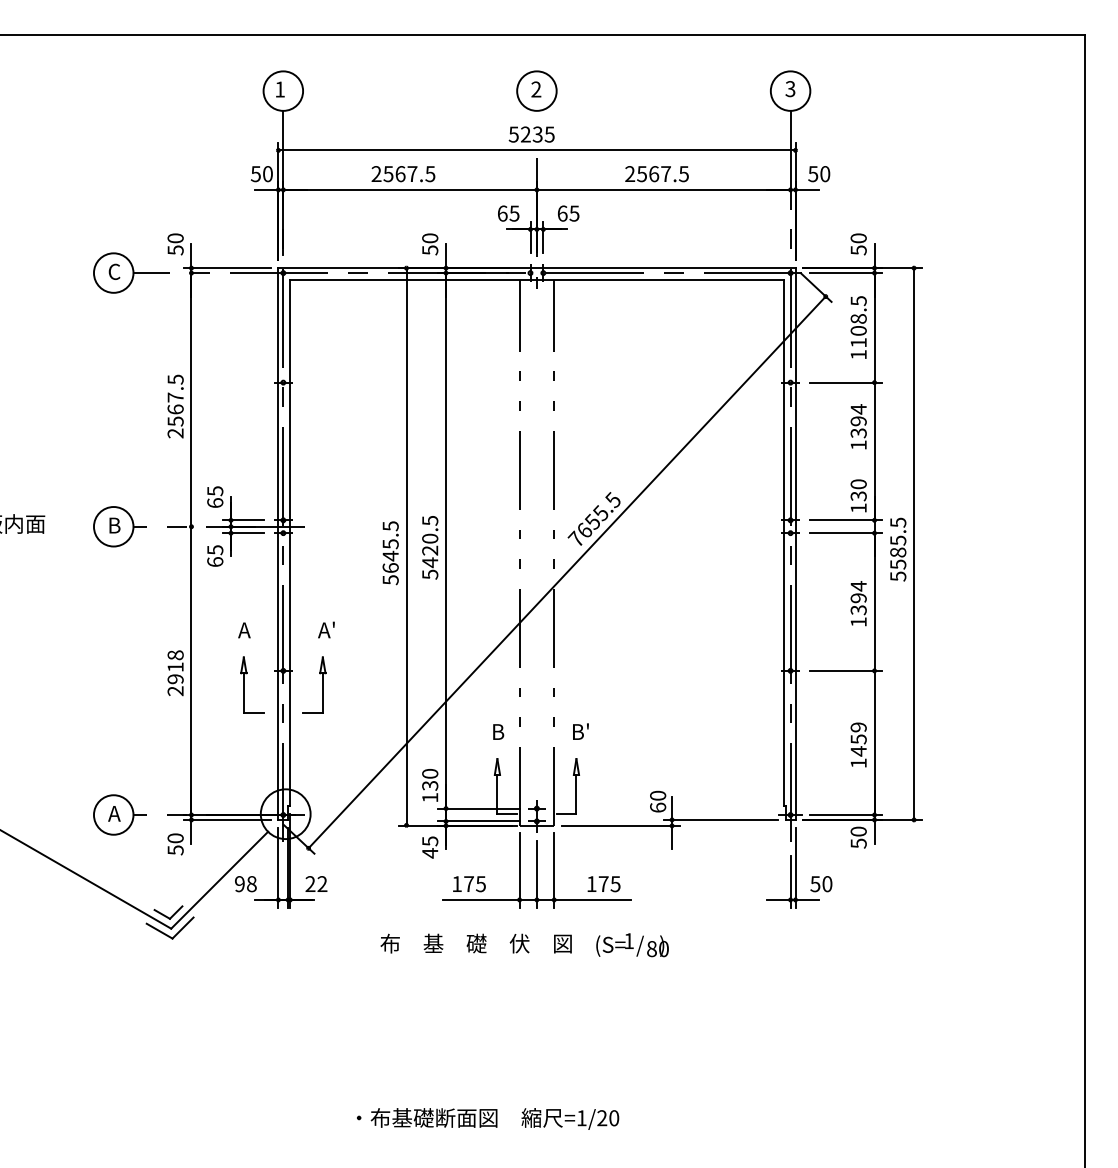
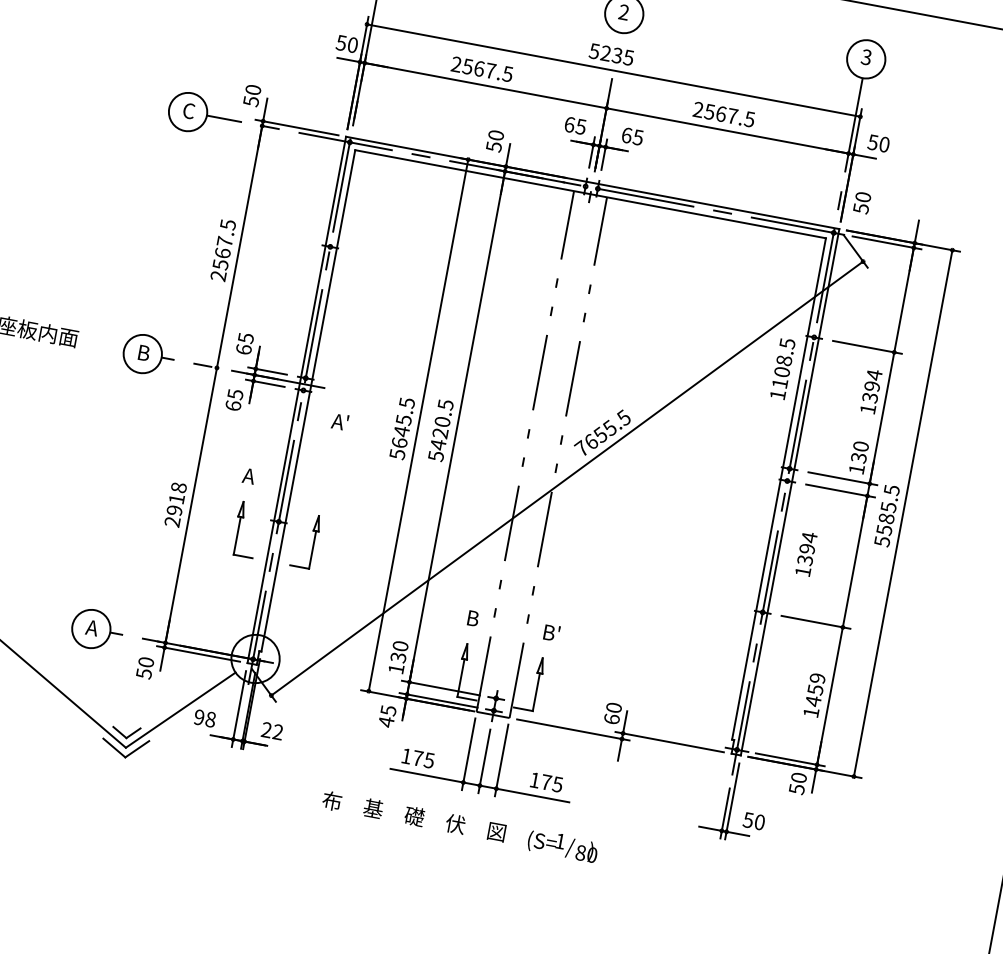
text: (858, 244) -> (861, 203), moved
text: (858, 327) -> (782, 368), moved
text: (858, 603) -> (806, 553), moved
text: (326, 629) -> (340, 421), moved

